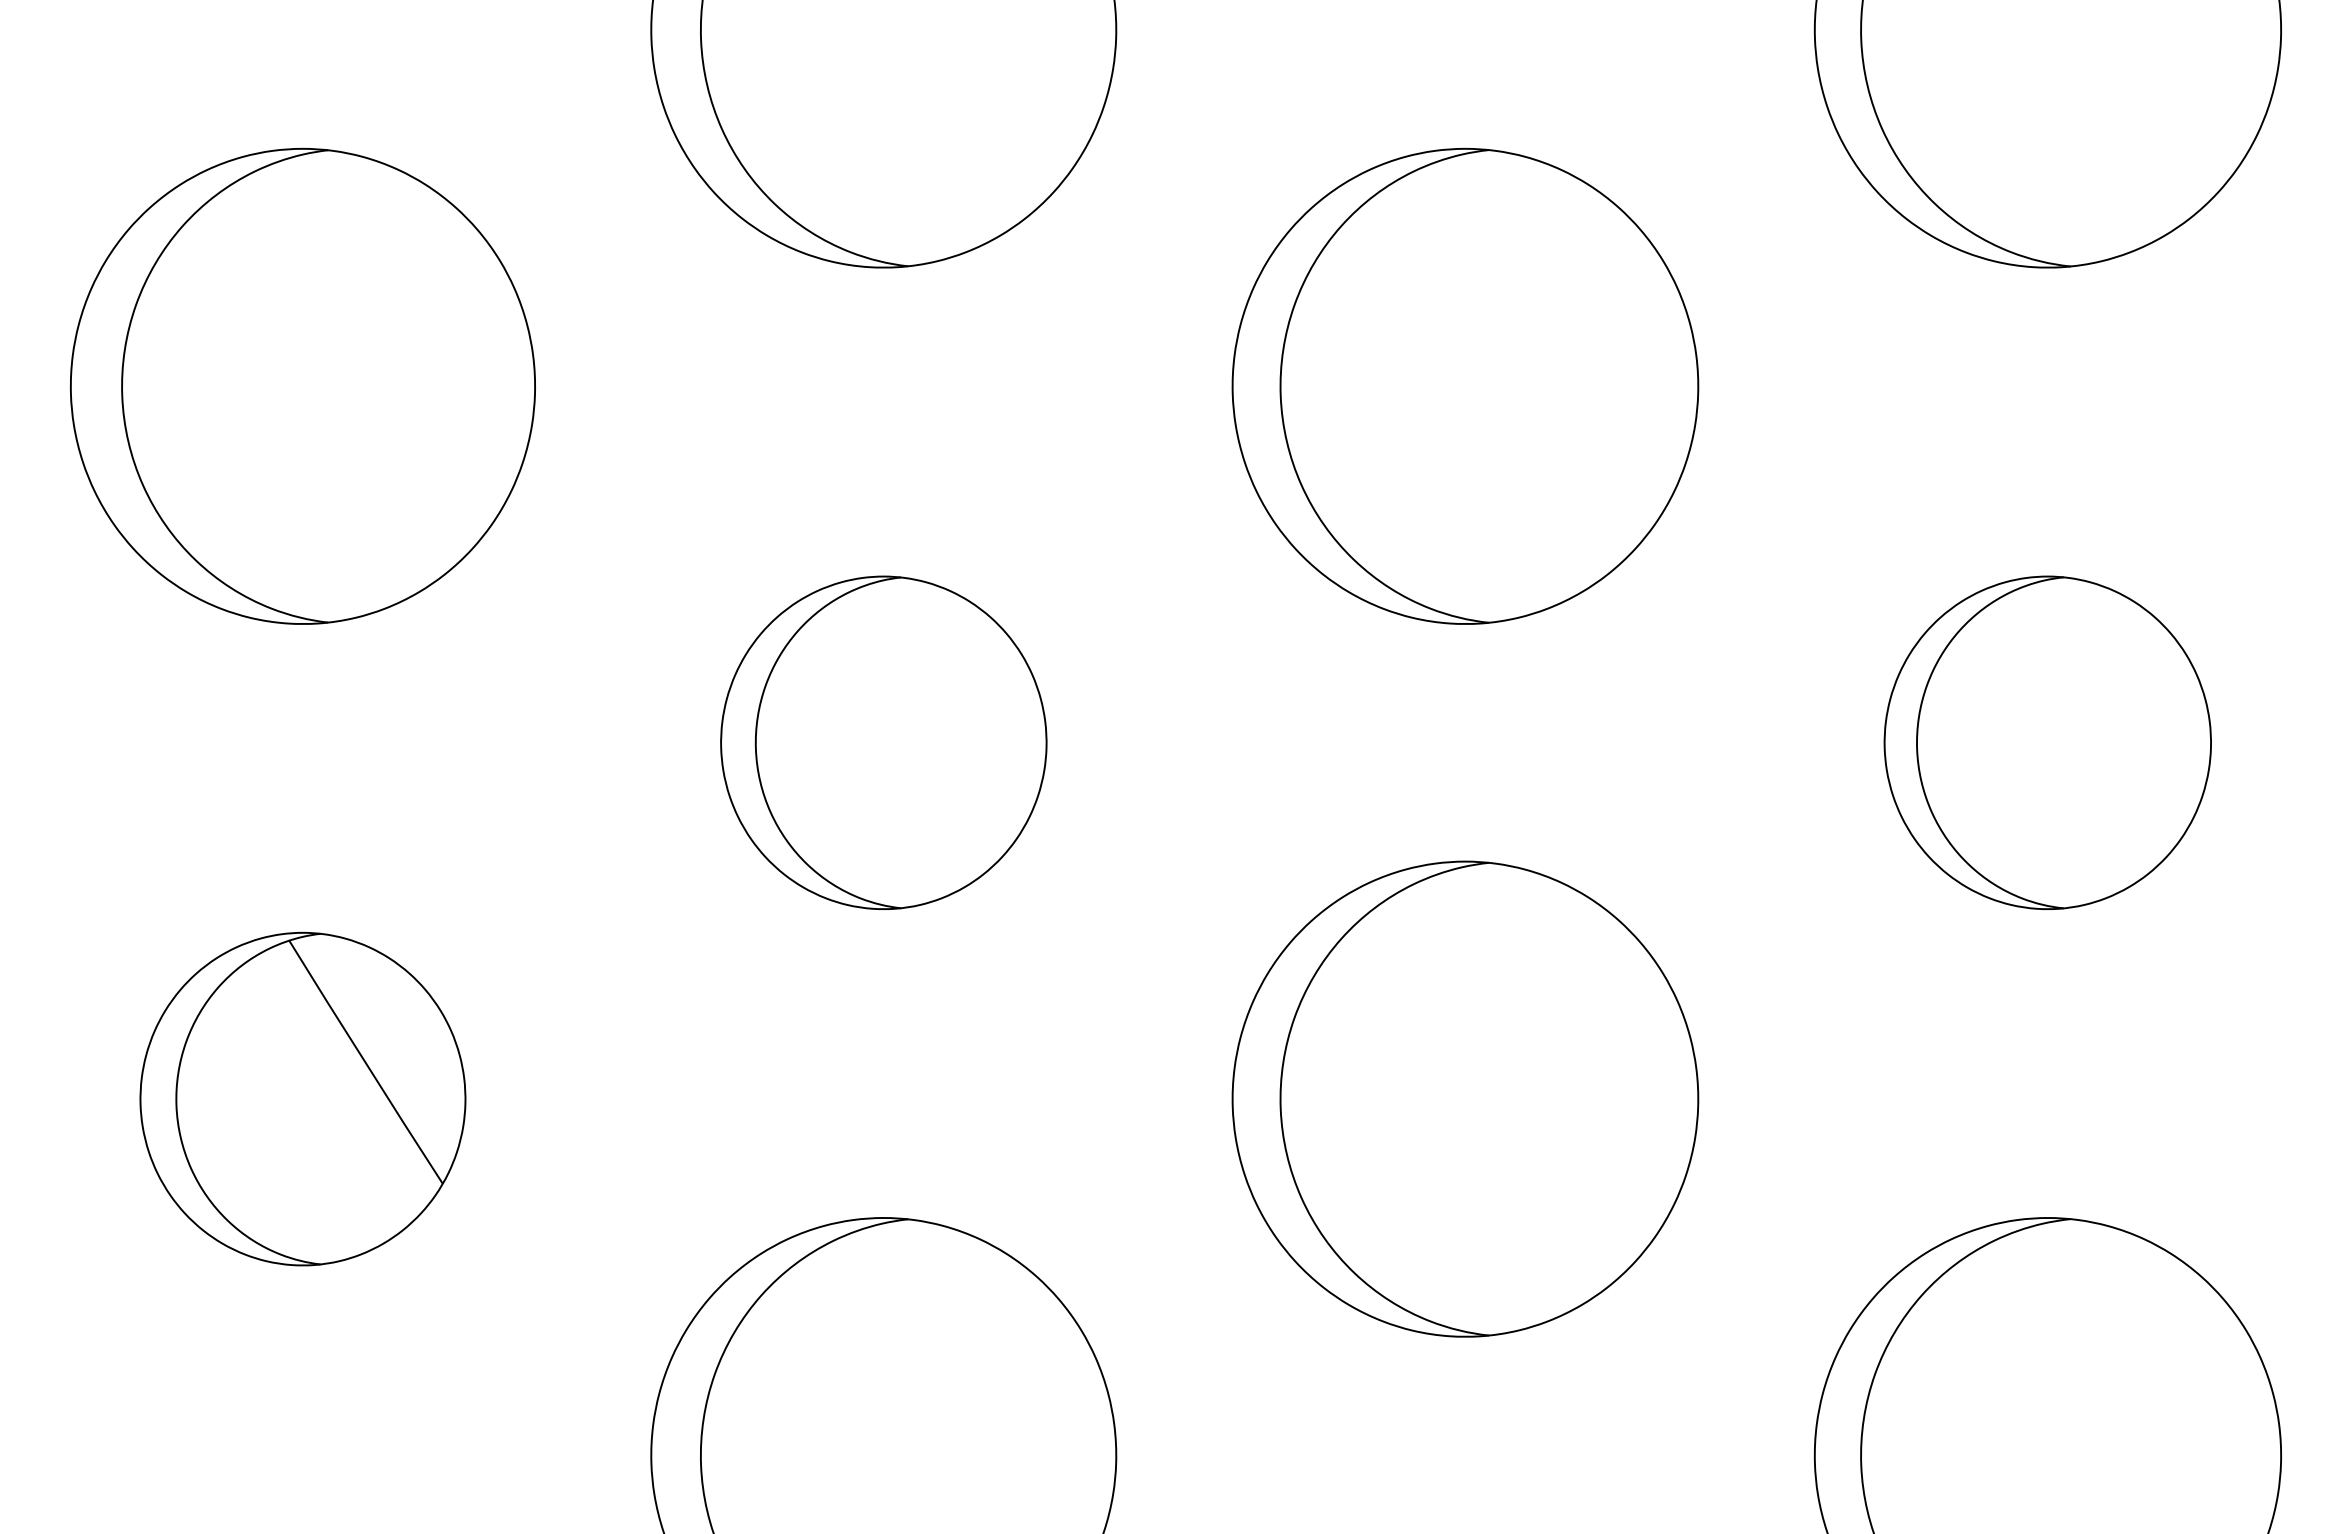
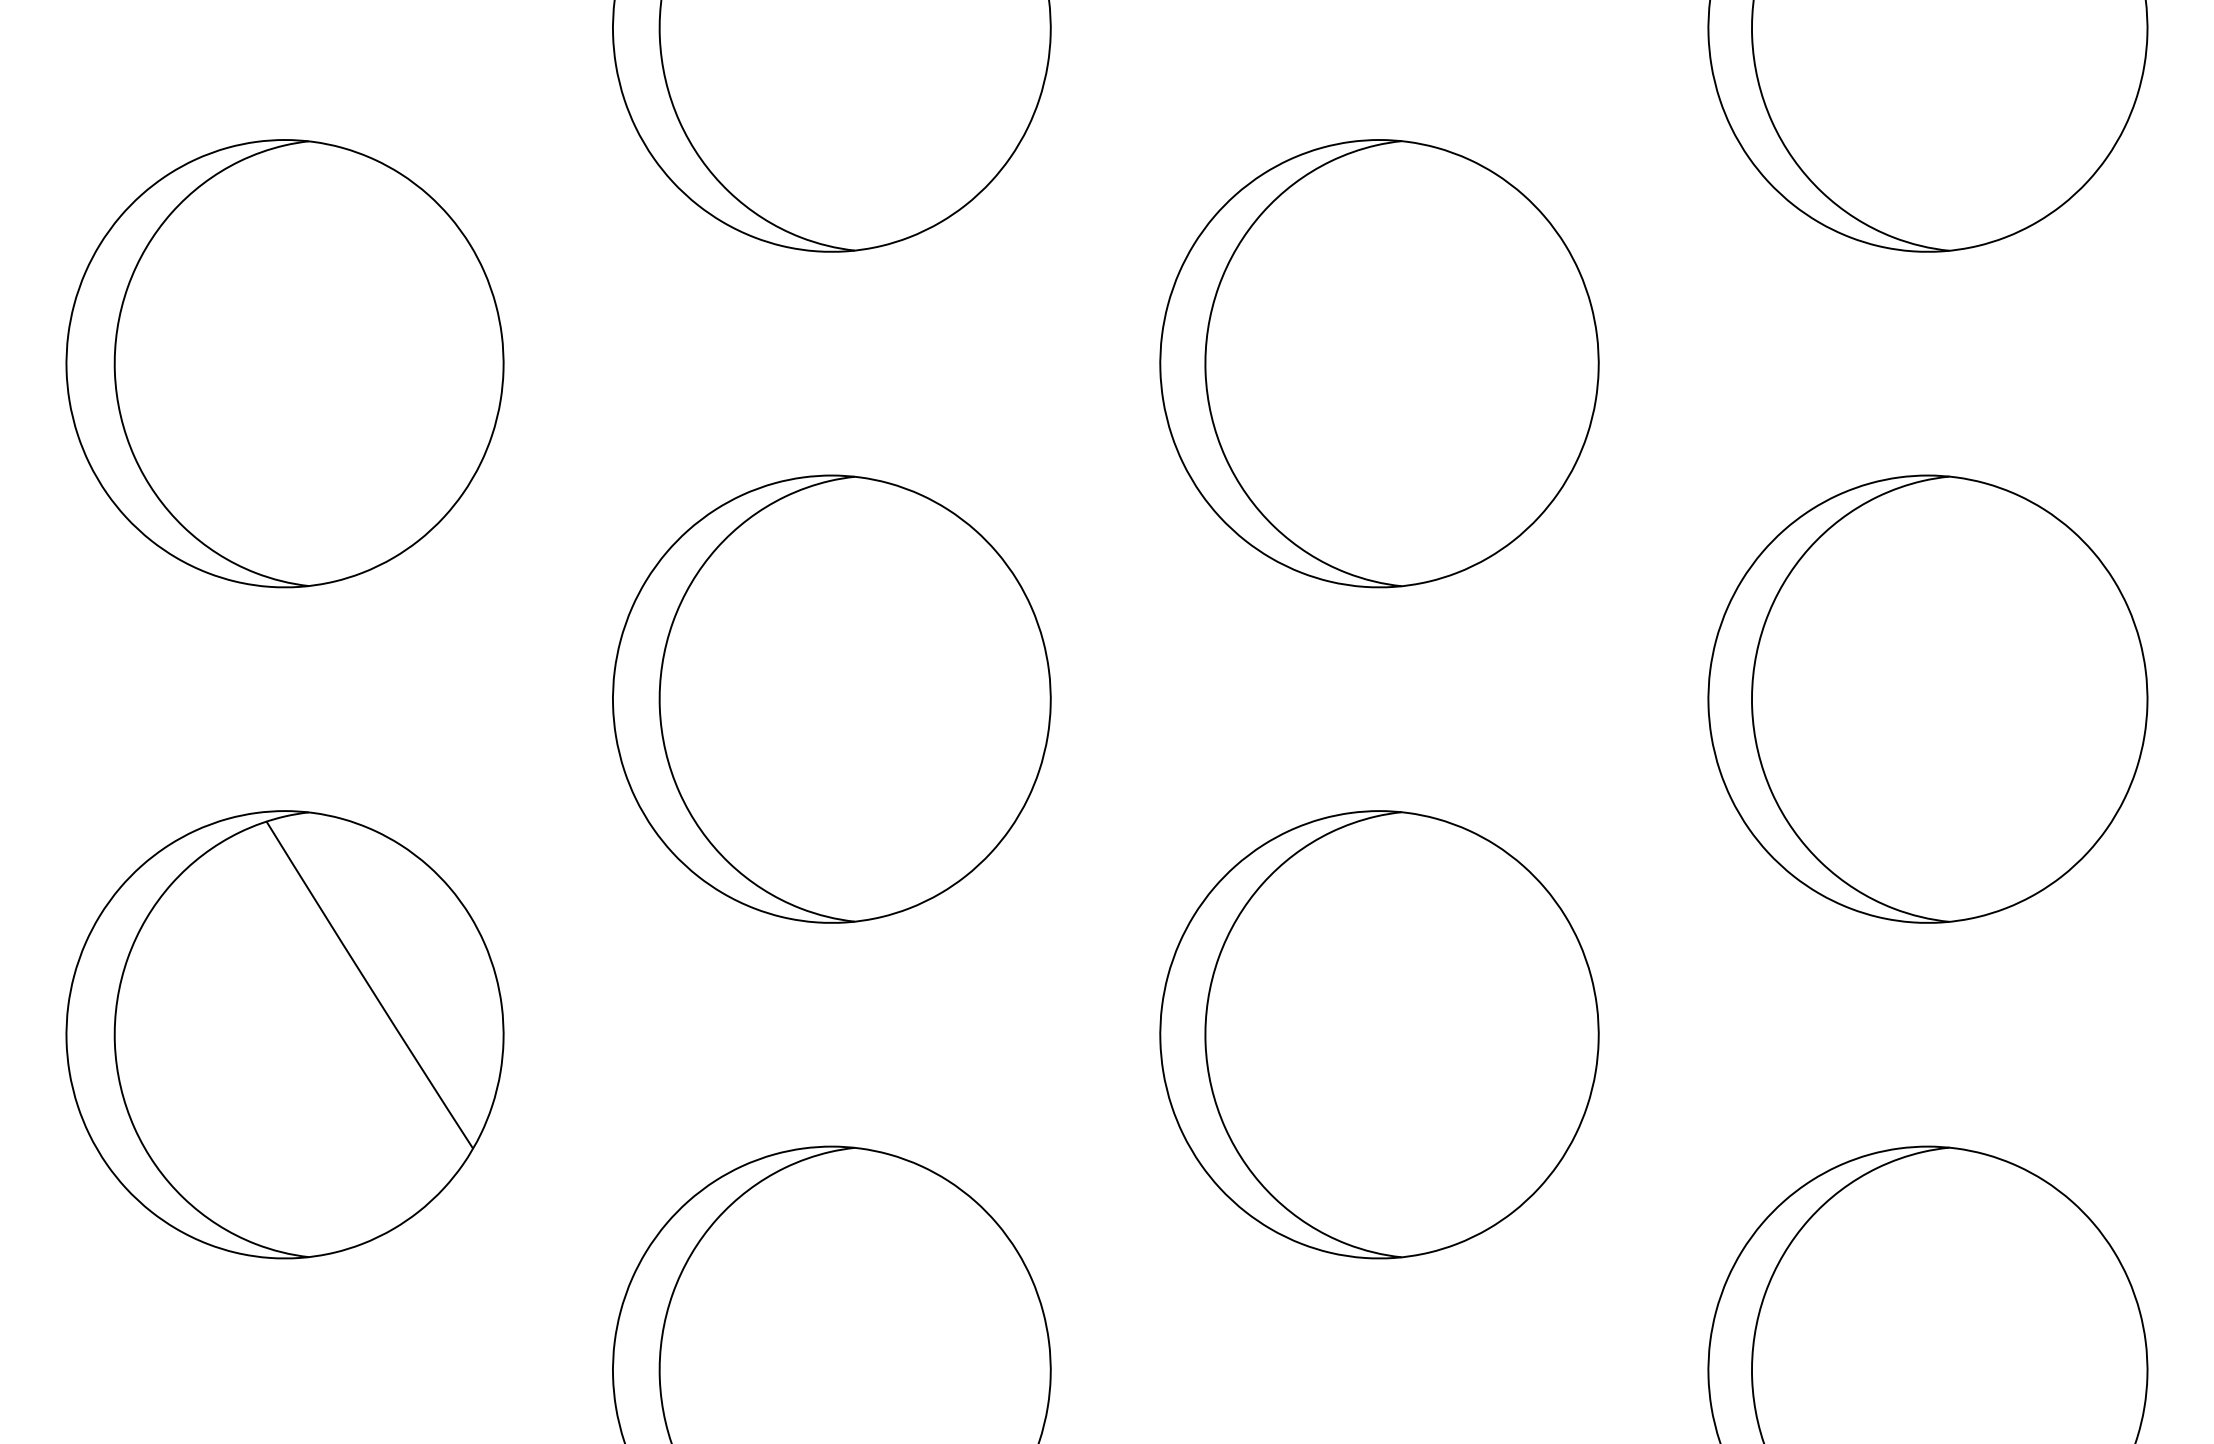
part: (883, 742) -> (831, 698), size x1.43
part: (2047, 742) -> (1927, 698), size x1.43
part: (302, 1098) -> (284, 1034), size x1.43

